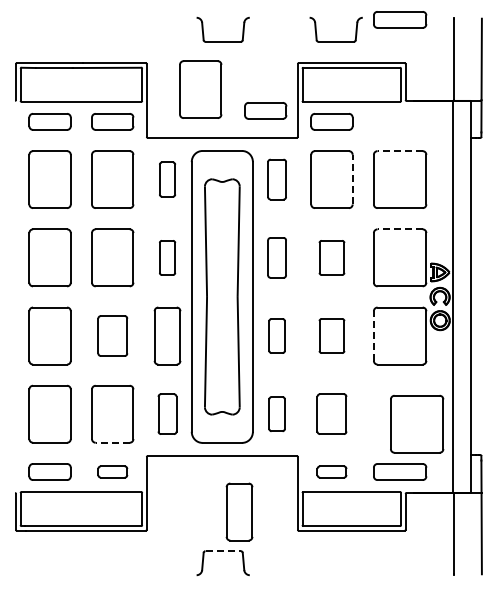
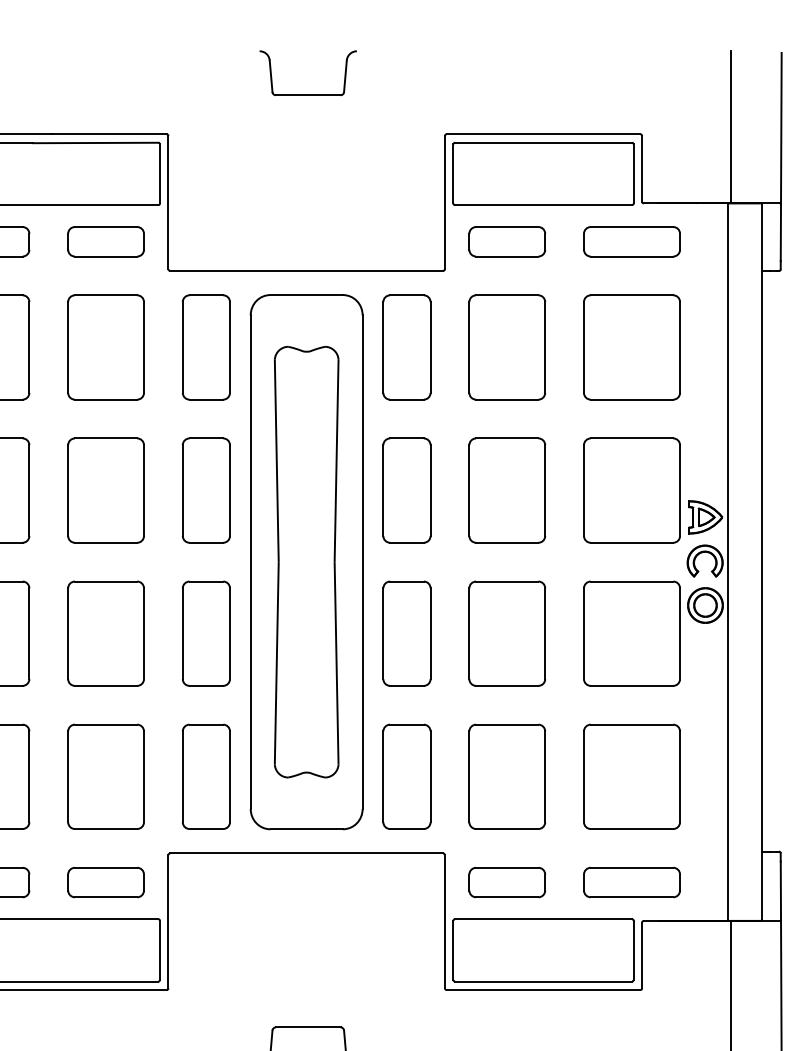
part: (400, 19) -> (632, 241), moved
part: (335, 41) -> (513, 94), removed
part: (200, 89) -> (266, 182), removed
part: (265, 110) -> (385, 220), removed
line: (400, 151) -> (632, 295), dashed -> solid
part: (167, 179) -> (206, 347), size x1.67
part: (276, 179) -> (405, 347), size x1.43
line: (352, 179) -> (544, 347), dashed -> solid
line: (400, 229) -> (632, 438), dashed -> solid
part: (167, 257) -> (206, 489), size x1.67
part: (276, 257) -> (405, 489), size x1.43
part: (331, 257) -> (506, 489), size x1.67
part: (112, 335) -> (105, 632), size x1.43
part: (276, 335) -> (405, 632), size x1.67
part: (331, 335) -> (506, 632), size x1.67
line: (373, 336) -> (583, 634), dashed -> solid
part: (167, 413) -> (206, 775), size x1.43
part: (276, 413) -> (405, 775), size x1.67
part: (331, 413) -> (506, 775), size x1.43
part: (417, 423) -> (632, 775), moved
line: (112, 442) -> (105, 828), dashed -> solid
part: (112, 471) -> (105, 881), size x1.43
part: (331, 471) -> (506, 881), size x1.43
part: (239, 511) -> (338, 954), removed
line: (223, 551) -> (308, 1027), dashed -> solid

